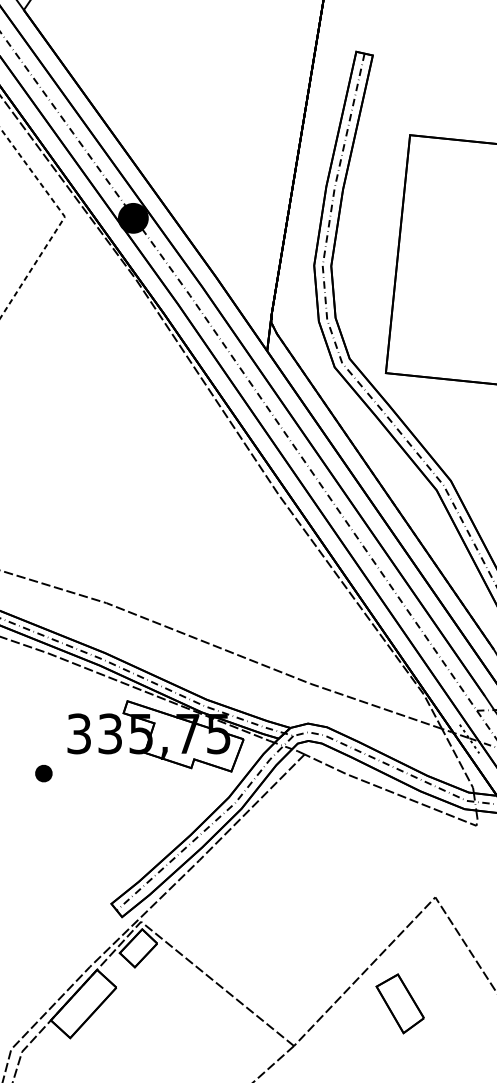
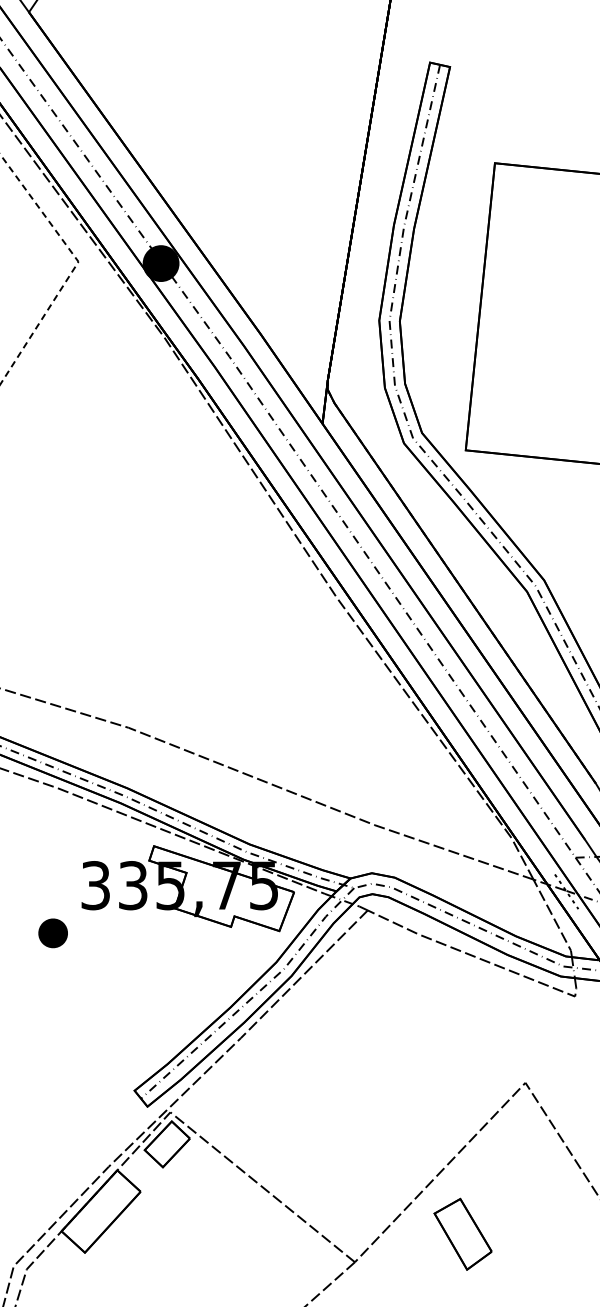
part: (43, 773) -> (52, 933), size x1.4
part: (399, 1003) -> (462, 1233), moved

